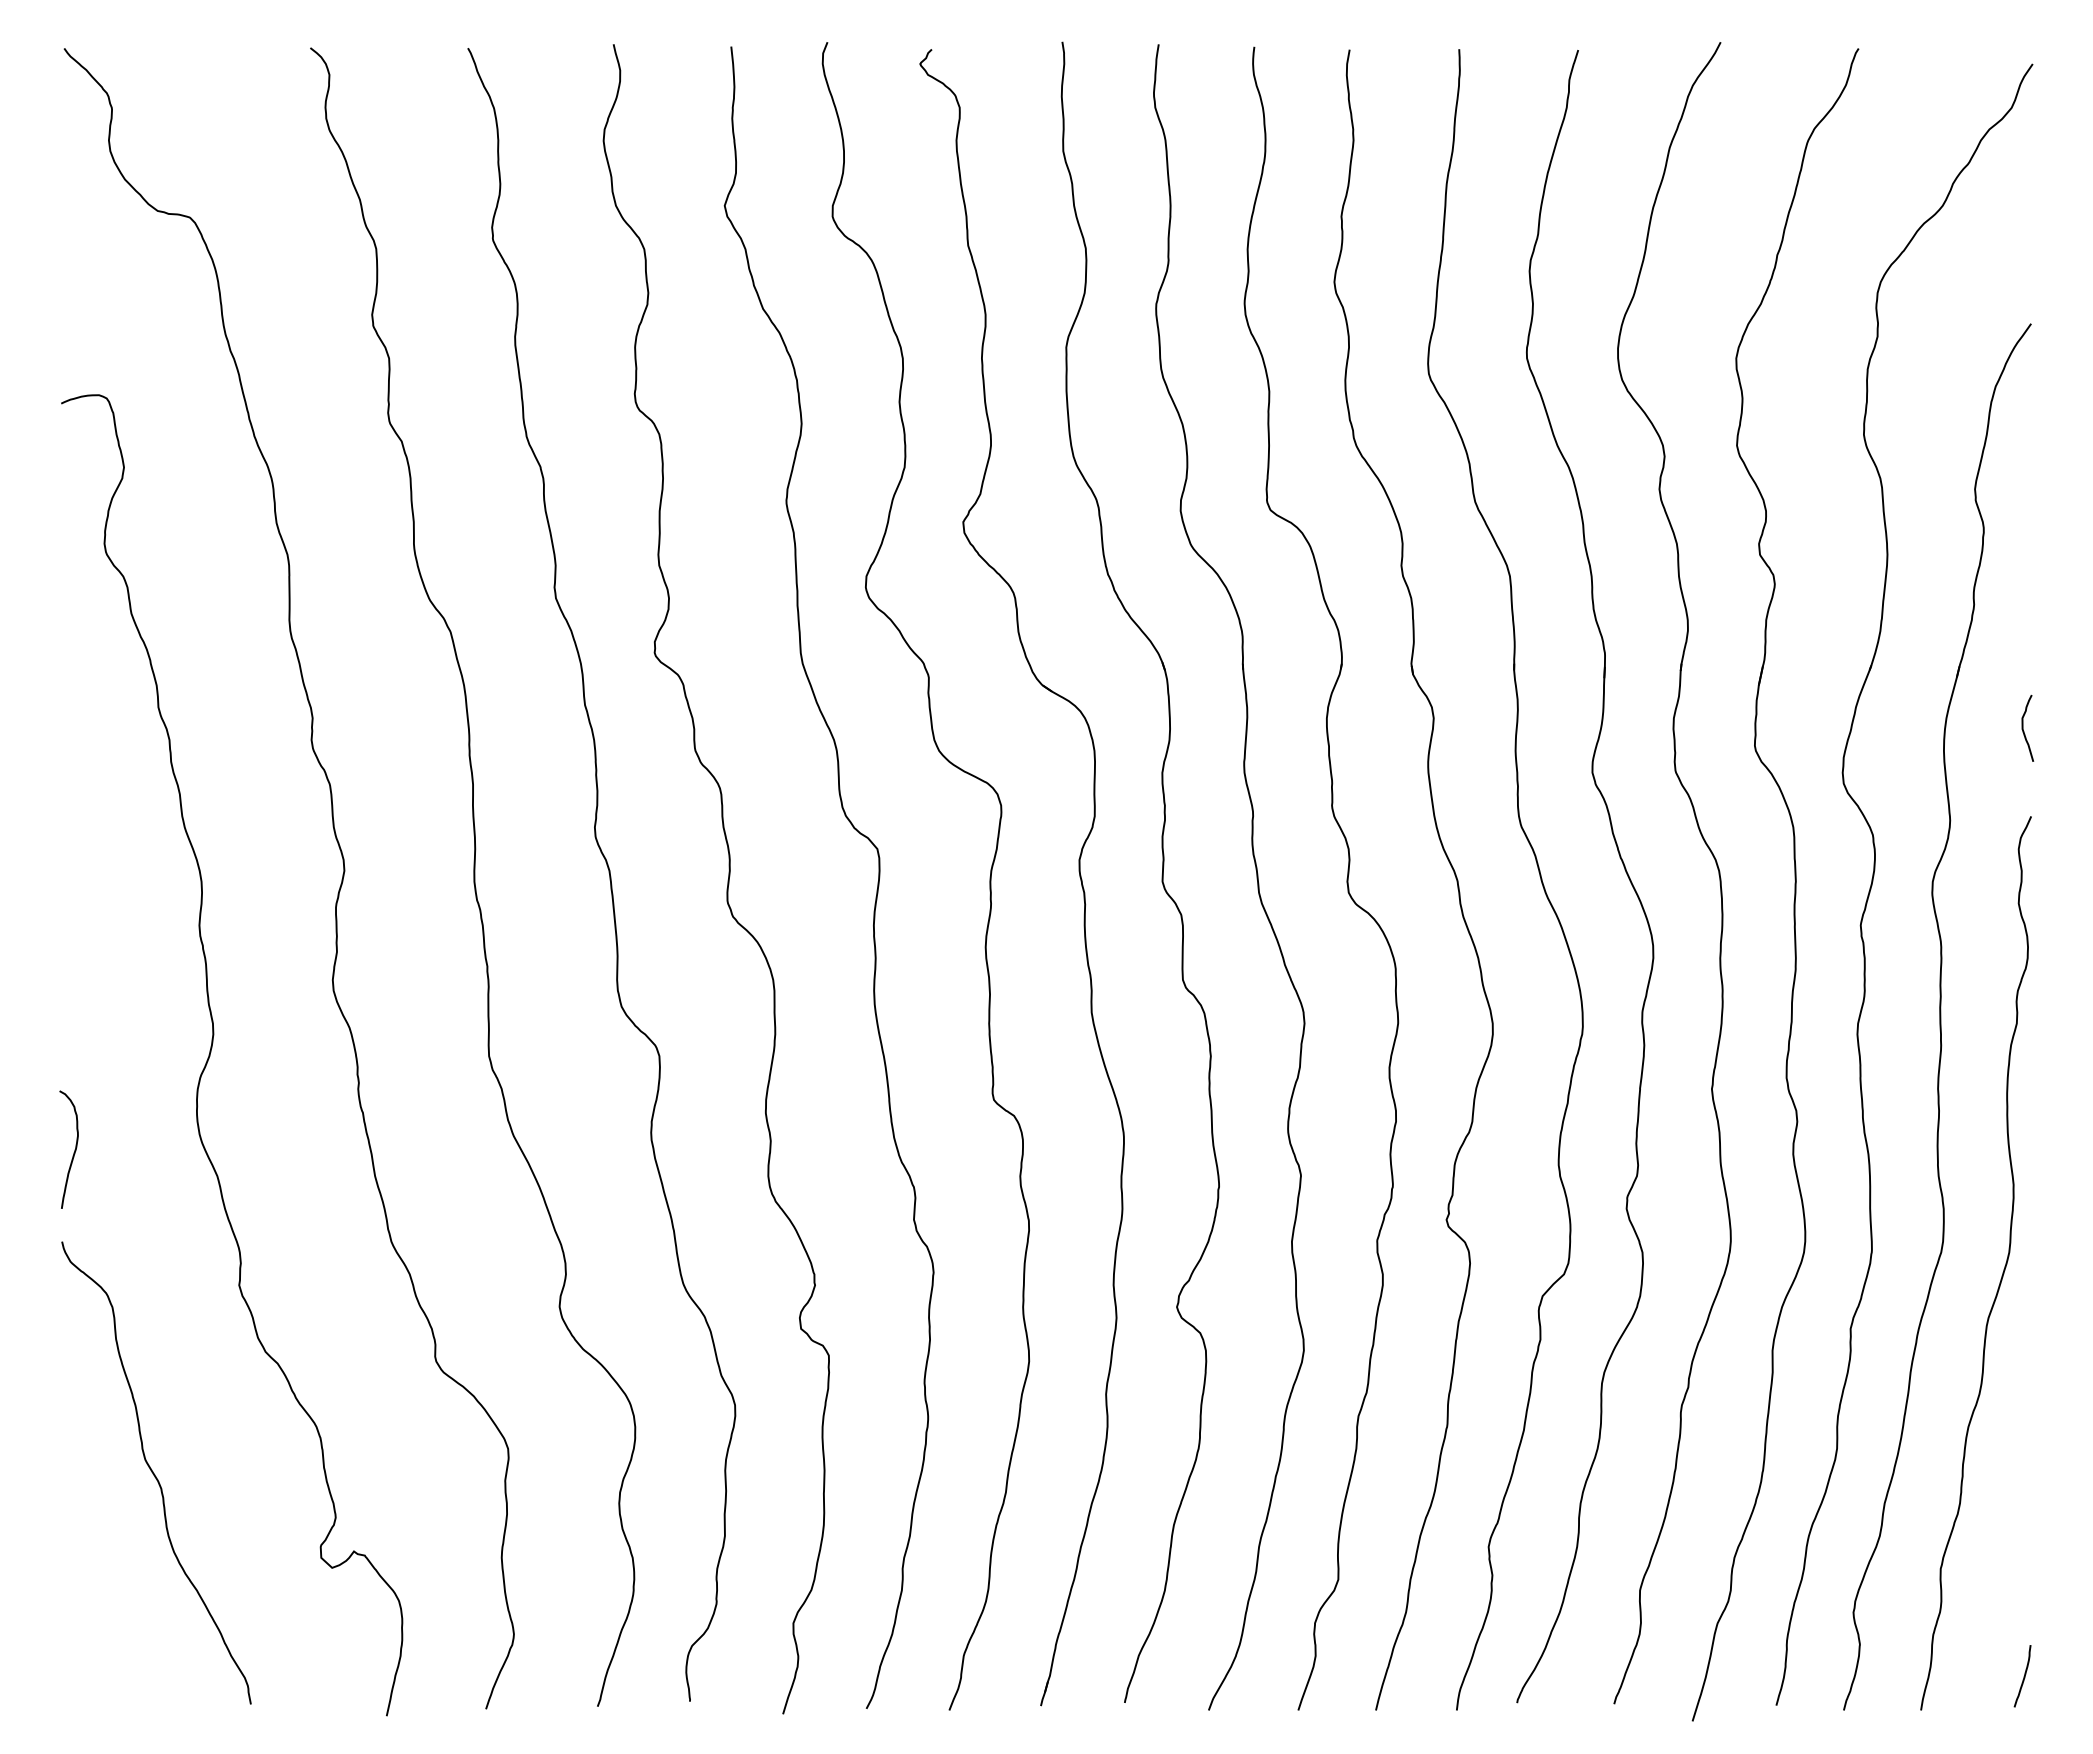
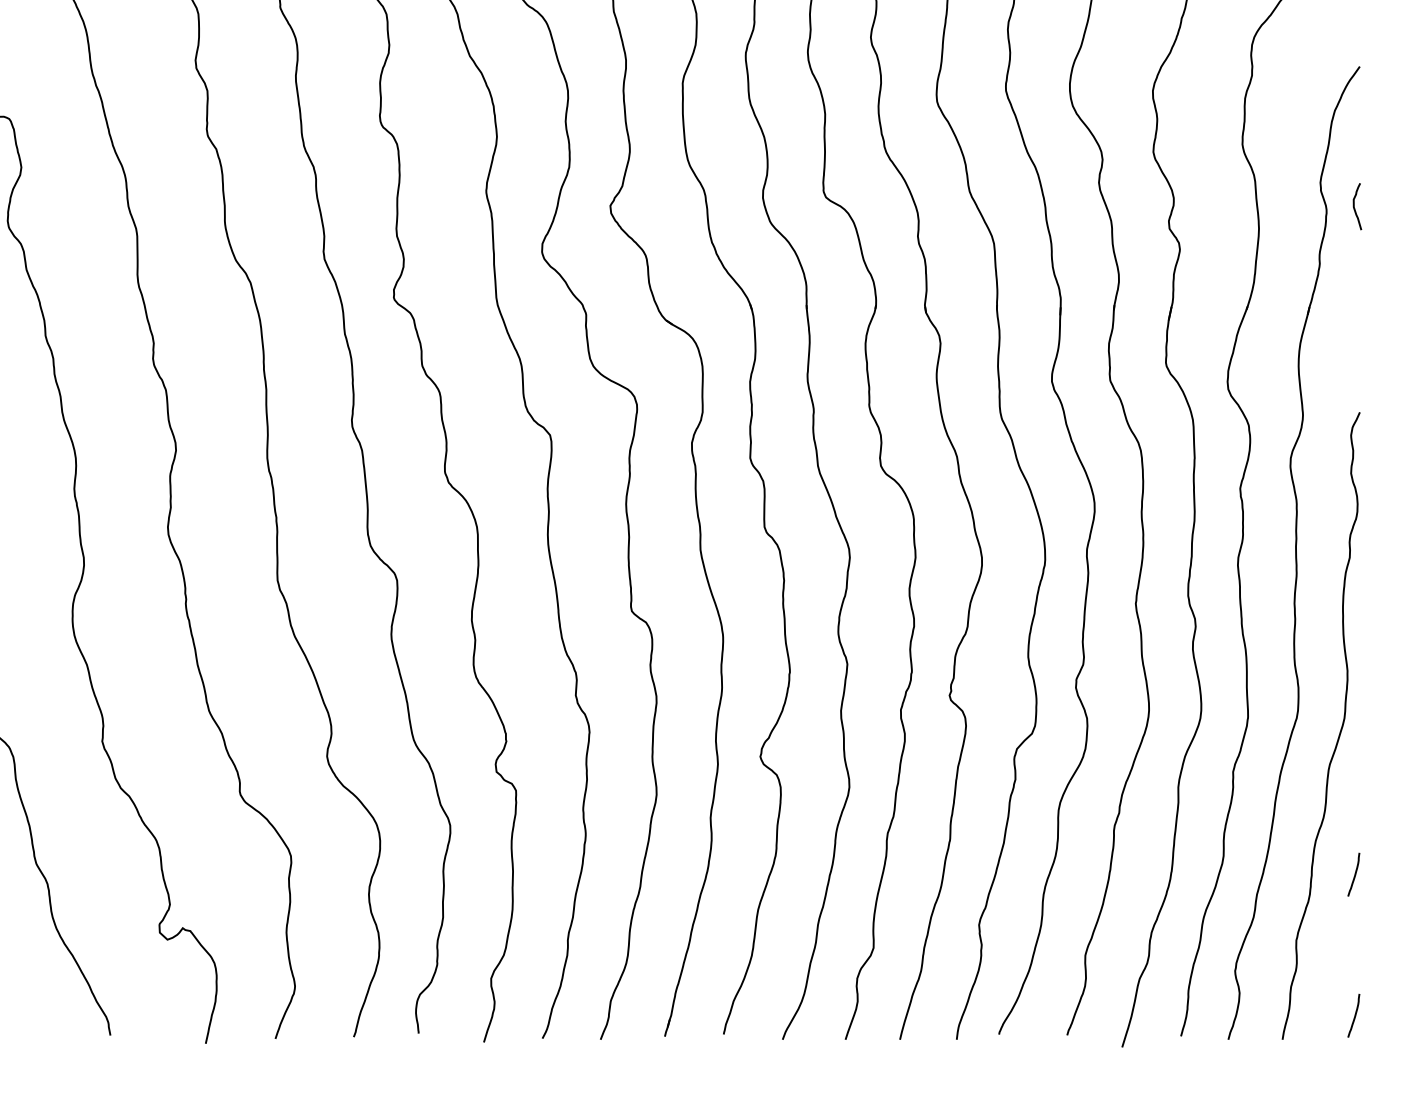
curve: (2023, 727) -> (1354, 206), moved
curve: (2023, 1475) -> (1354, 874), added

